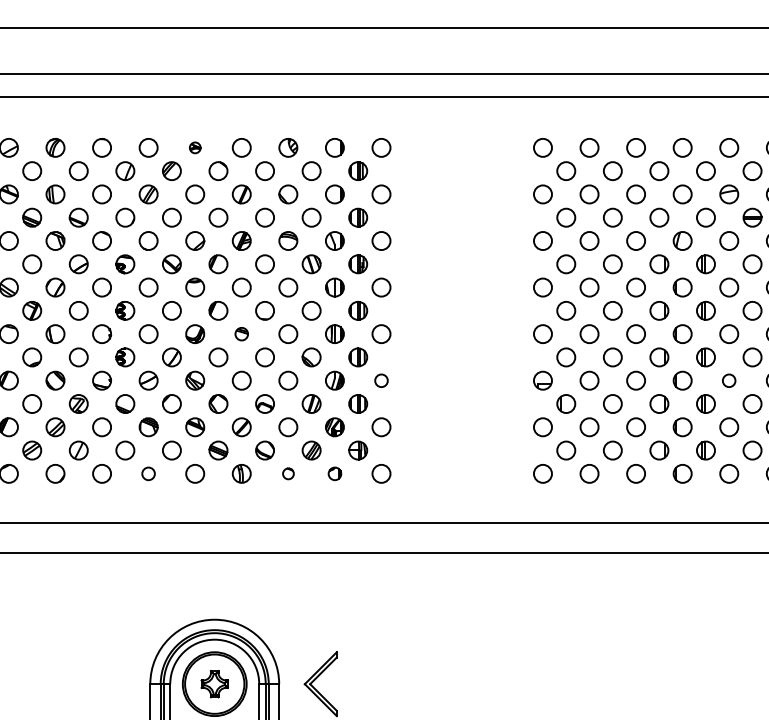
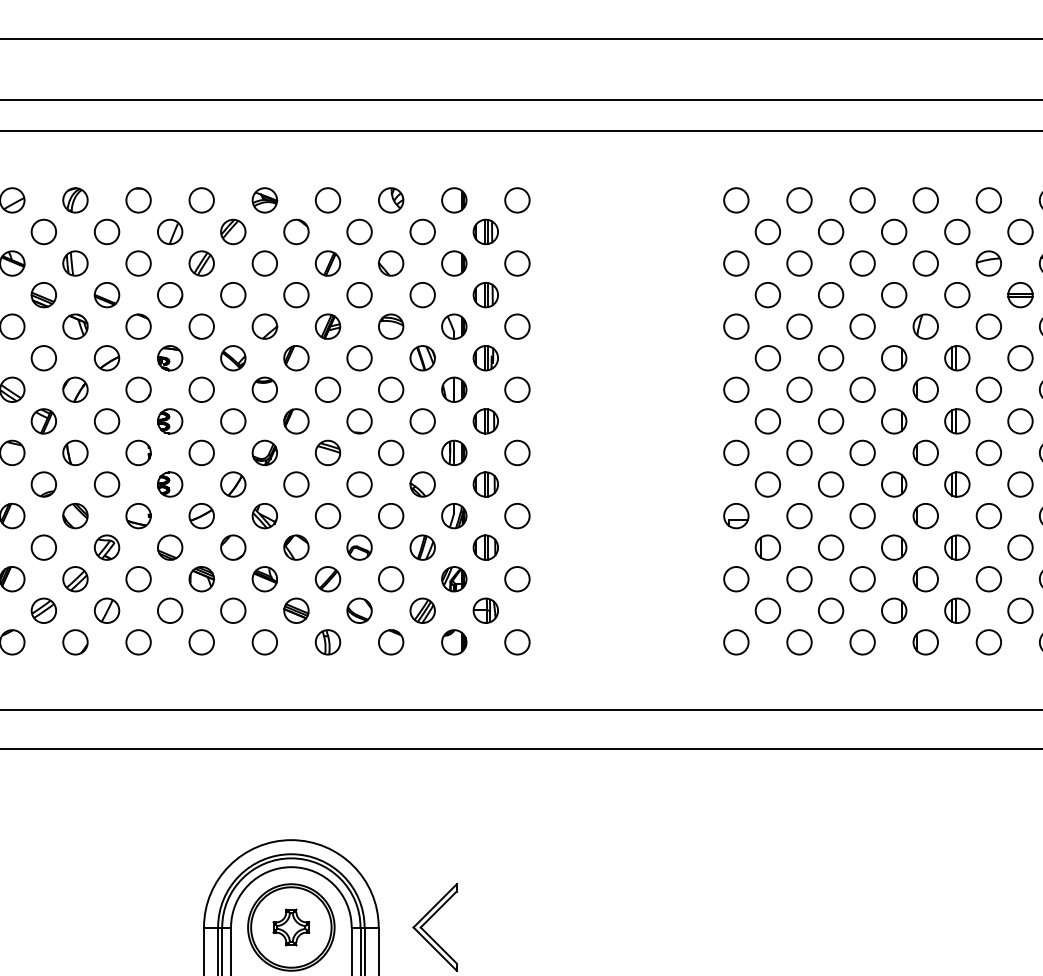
part: (194, 147) -> (264, 200), size x1.67
part: (241, 333) -> (327, 452), size x1.43
circle: (381, 381) -> (517, 516), size x1.43
circle: (728, 381) -> (988, 516), size x1.43
circle: (148, 473) -> (201, 642), size x1.43
circle: (288, 473) -> (391, 642), size x1.67
part: (335, 473) -> (454, 642), size x1.43

